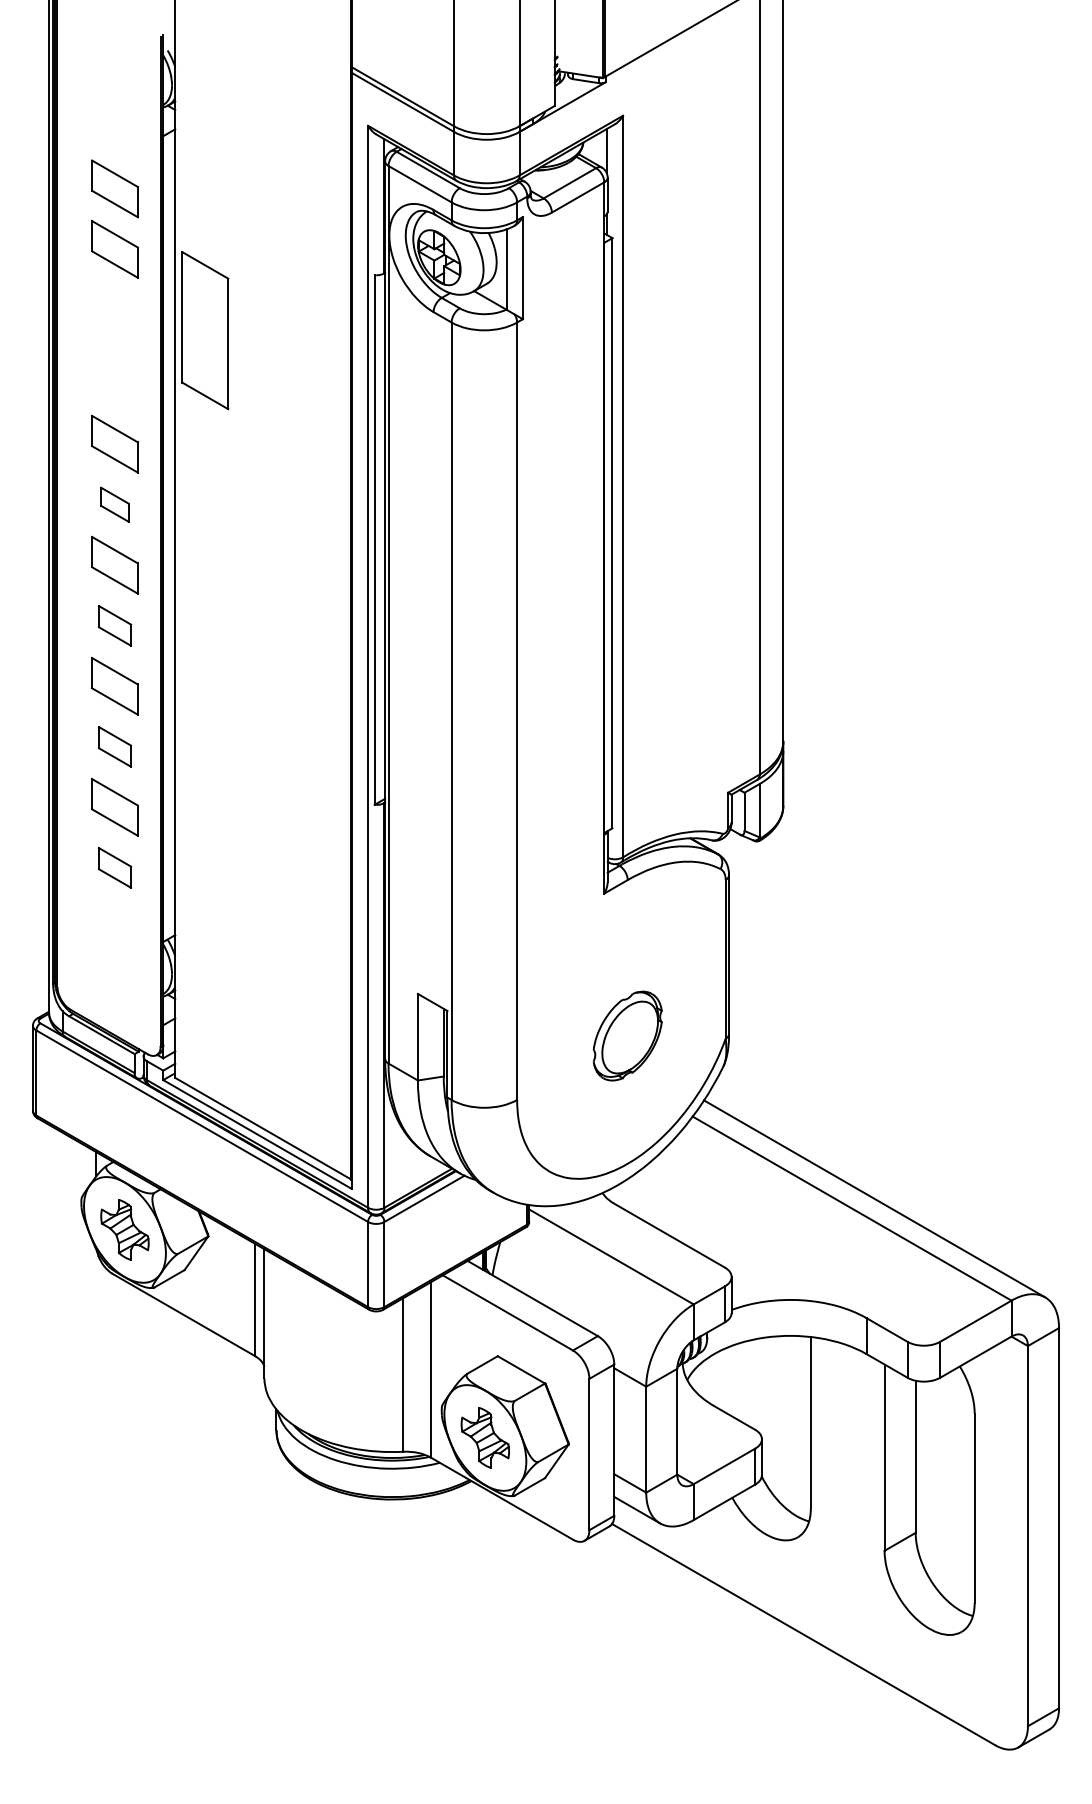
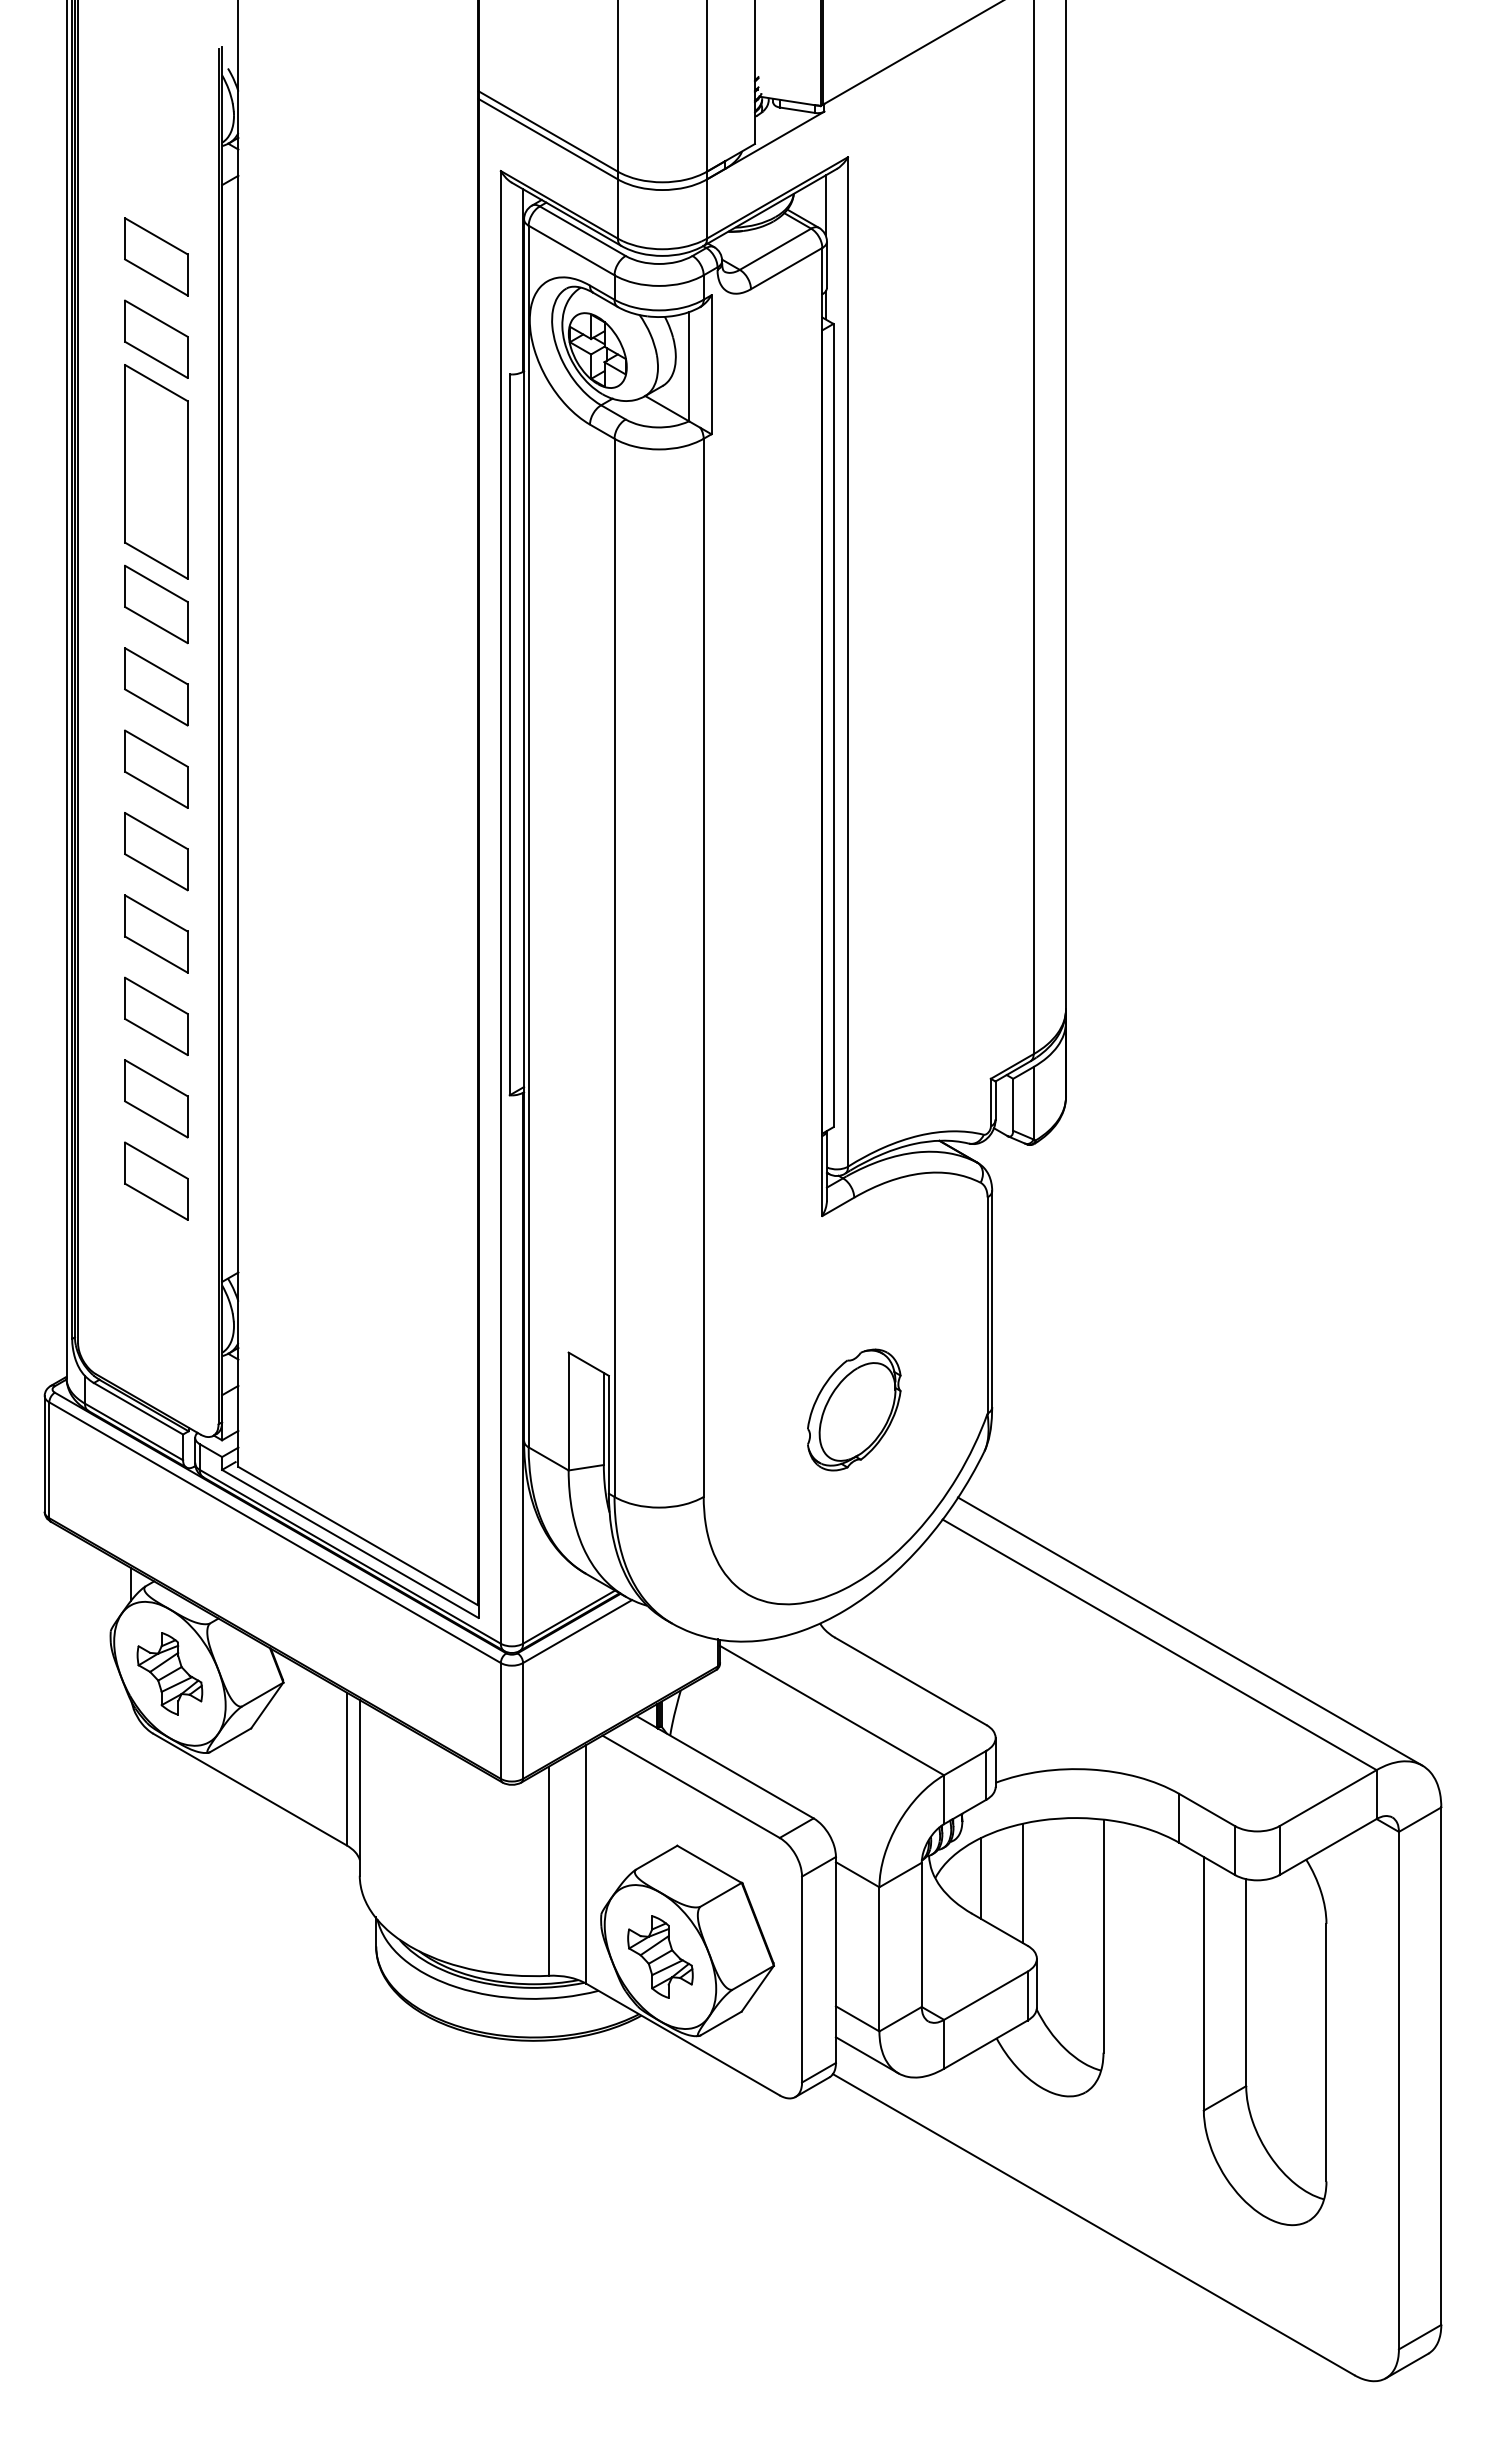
part: (205, 330) -> (156, 471), moved
part: (115, 504) -> (156, 686), size x1.67
part: (115, 625) -> (156, 851), size x1.43
part: (115, 746) -> (156, 1016), size x1.43
part: (115, 867) -> (156, 1180), size x1.43
line: (720, 1380) -> (980, 1878), added
line: (752, 1383) -> (1023, 1883), added

